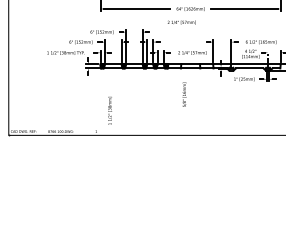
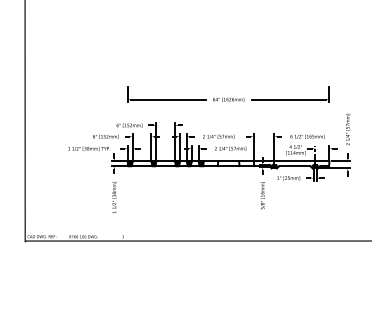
text: (181, 22) -> (218, 136), moved
text: (184, 94) -> (262, 195), moved
text: (110, 110) -> (114, 197), moved

